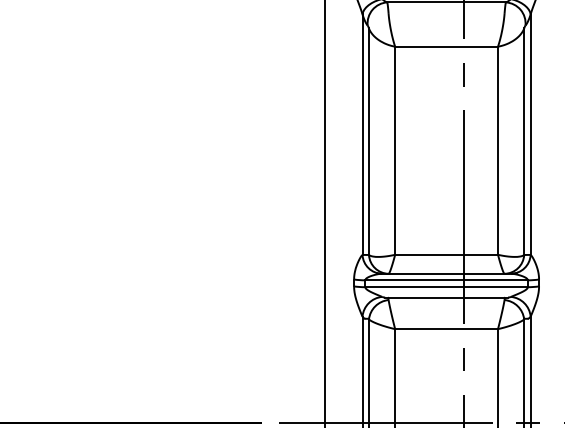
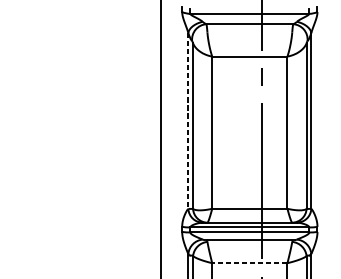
line: (362, 135) -> (188, 121), solid -> dashed
line: (446, 329) -> (249, 263), solid -> dashed

